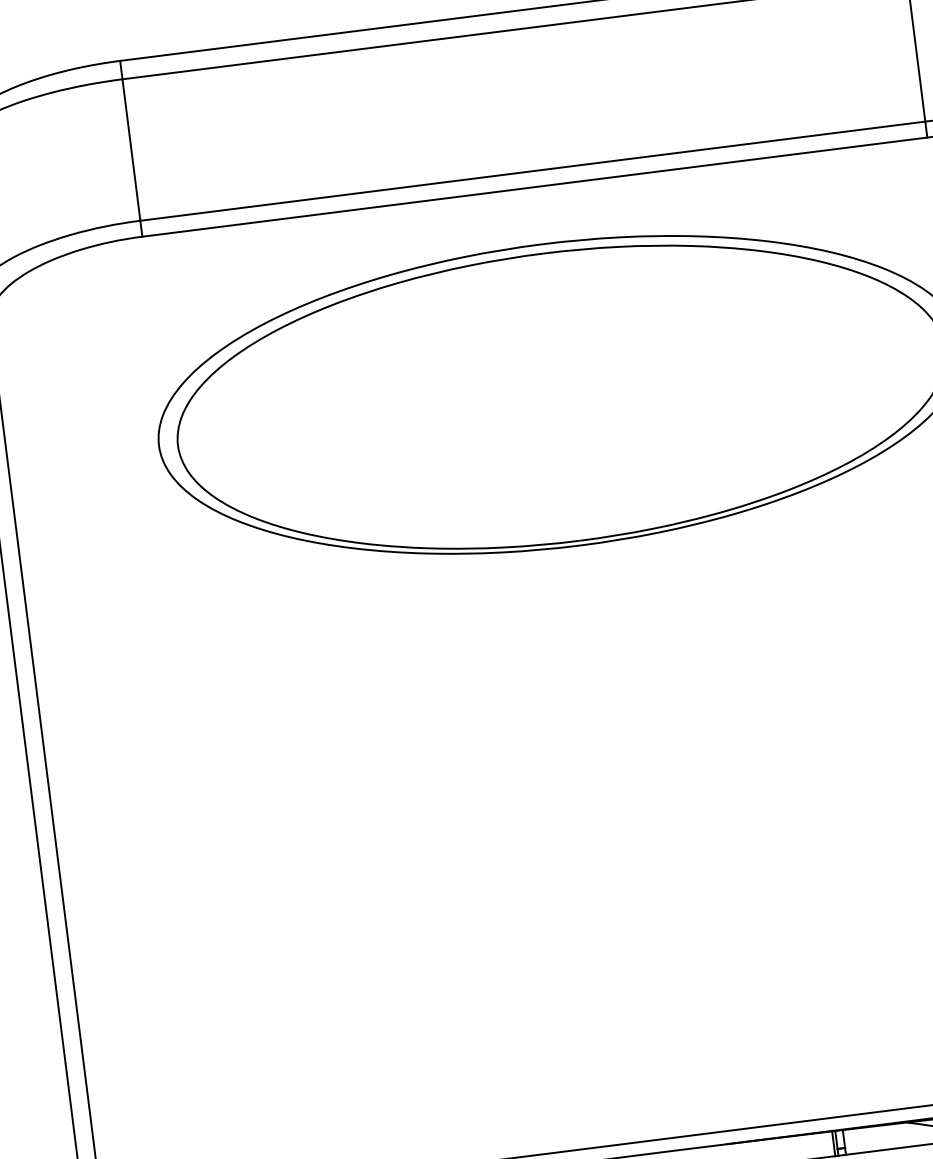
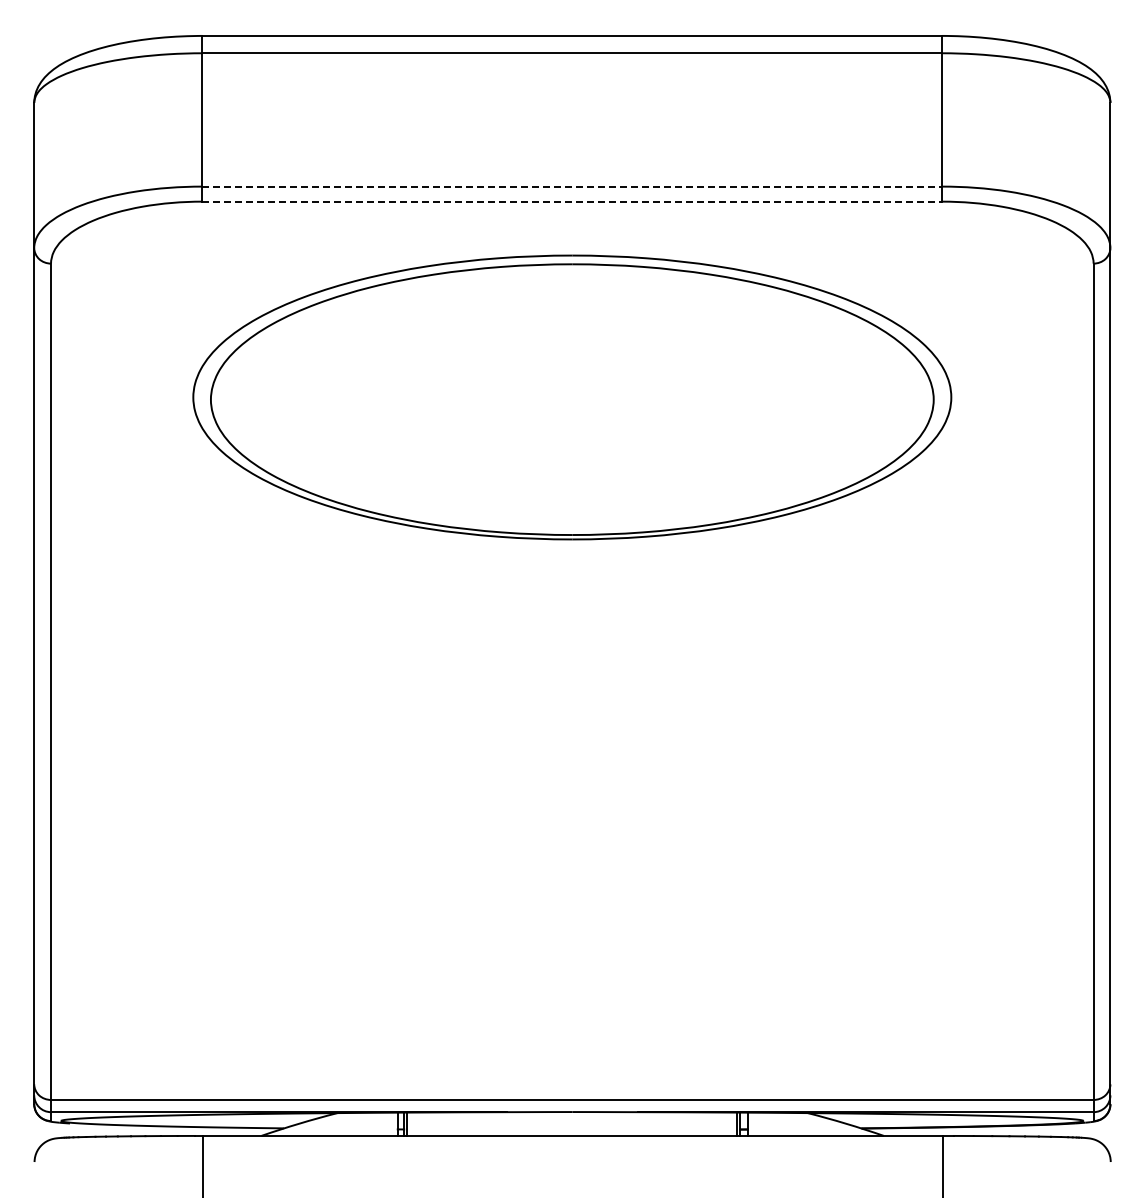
line: (533, 171) -> (572, 186), solid -> dashed
line: (535, 186) -> (572, 201), solid -> dashed

